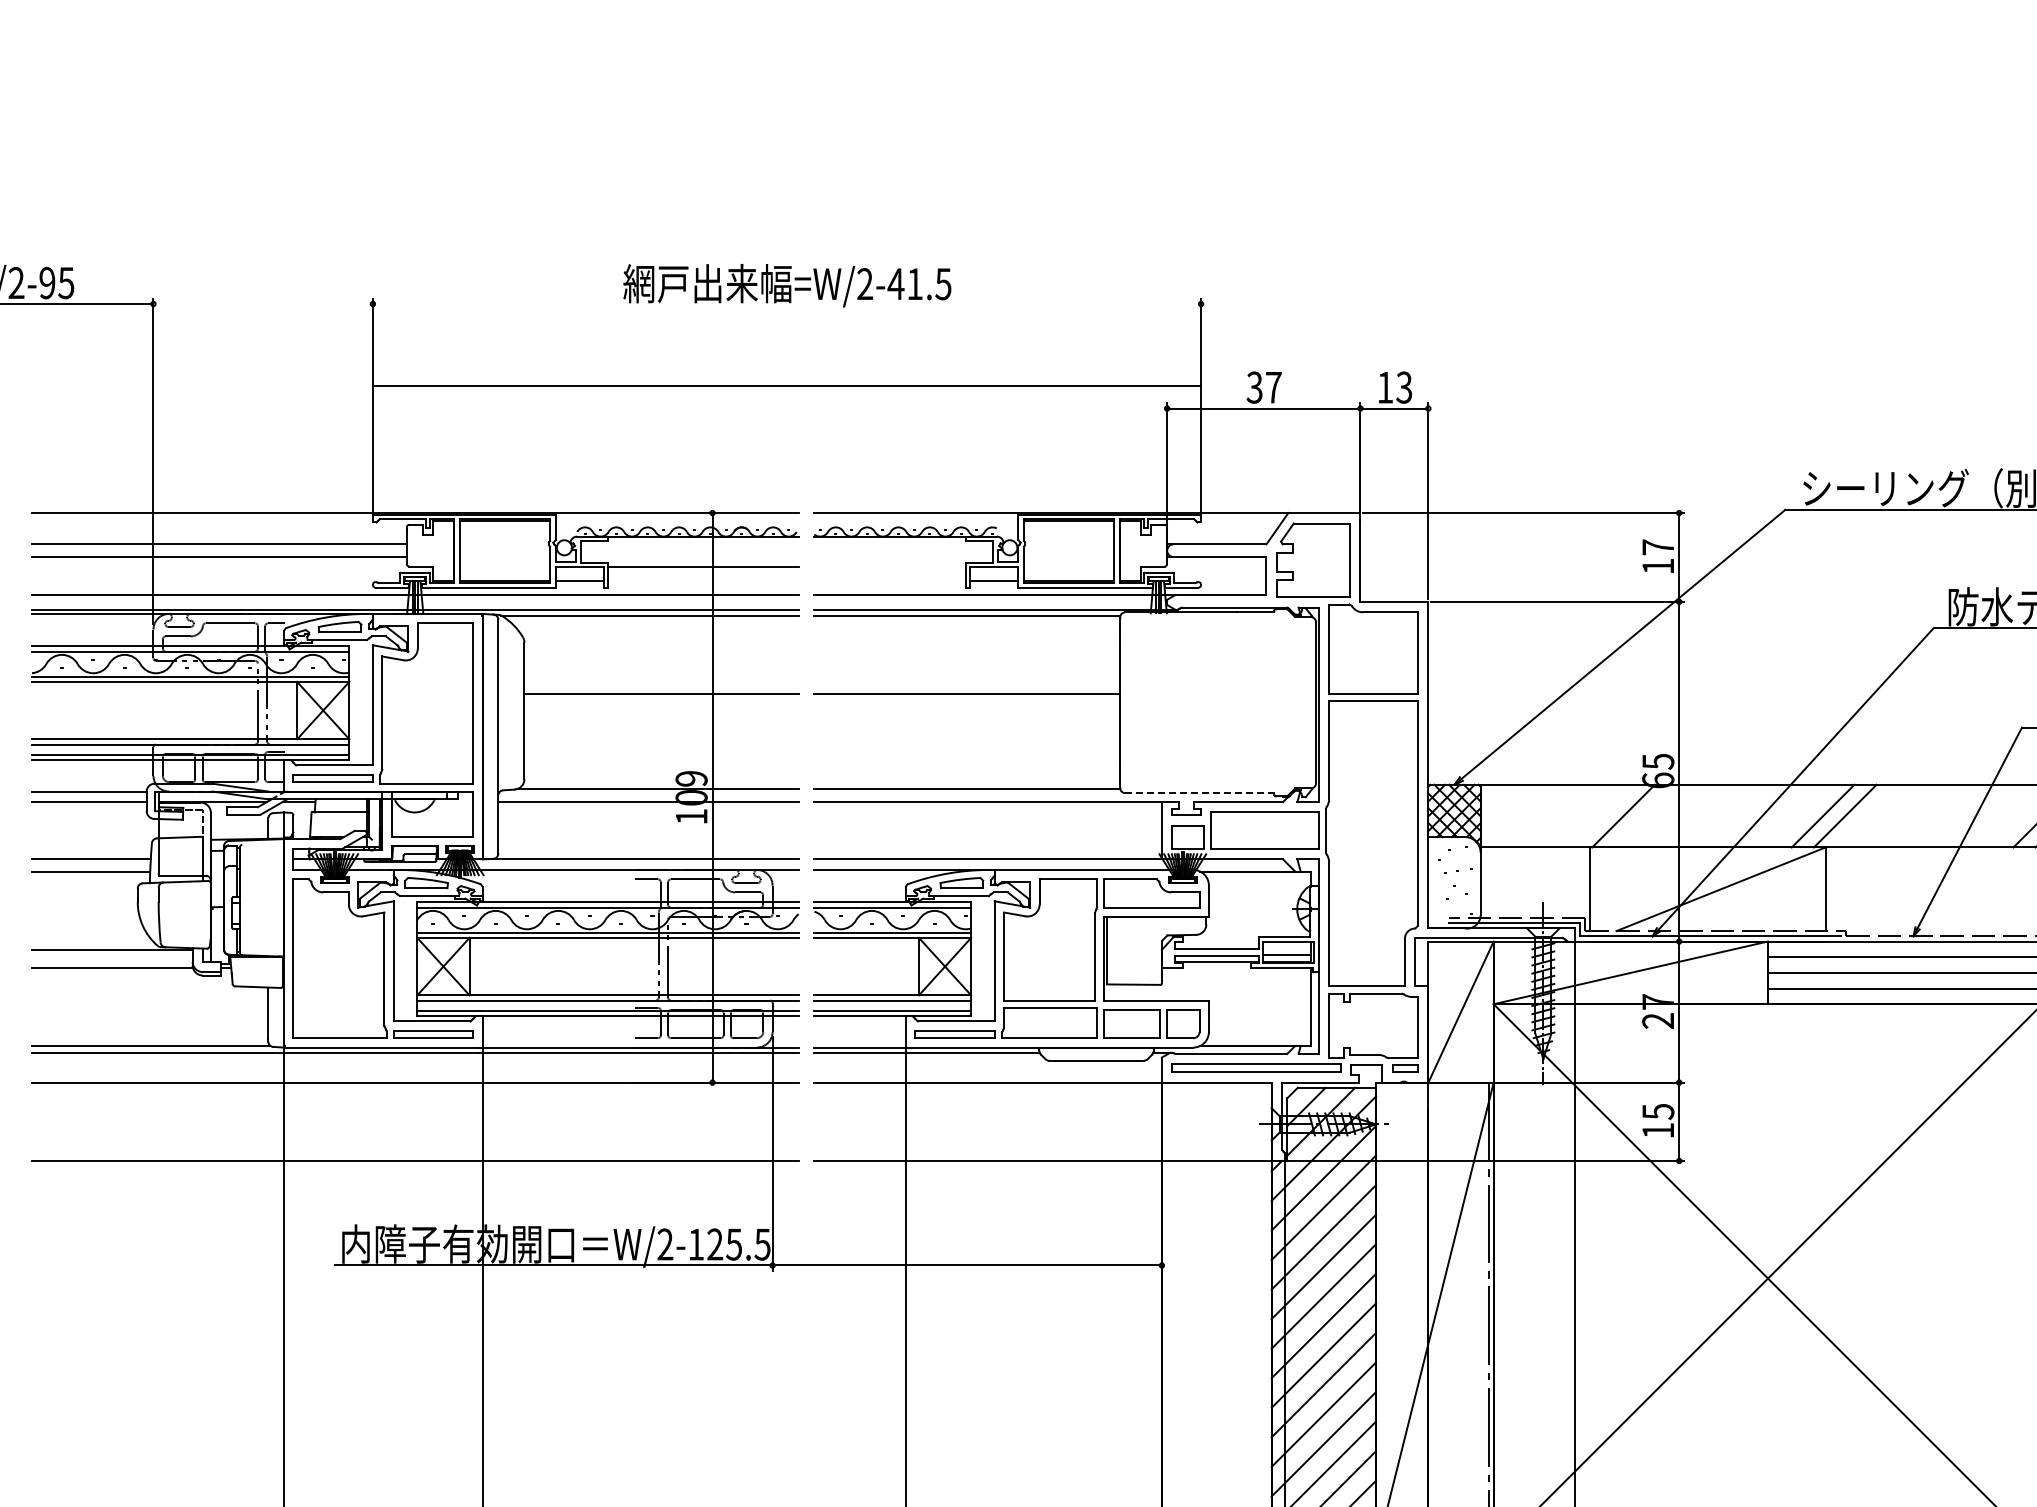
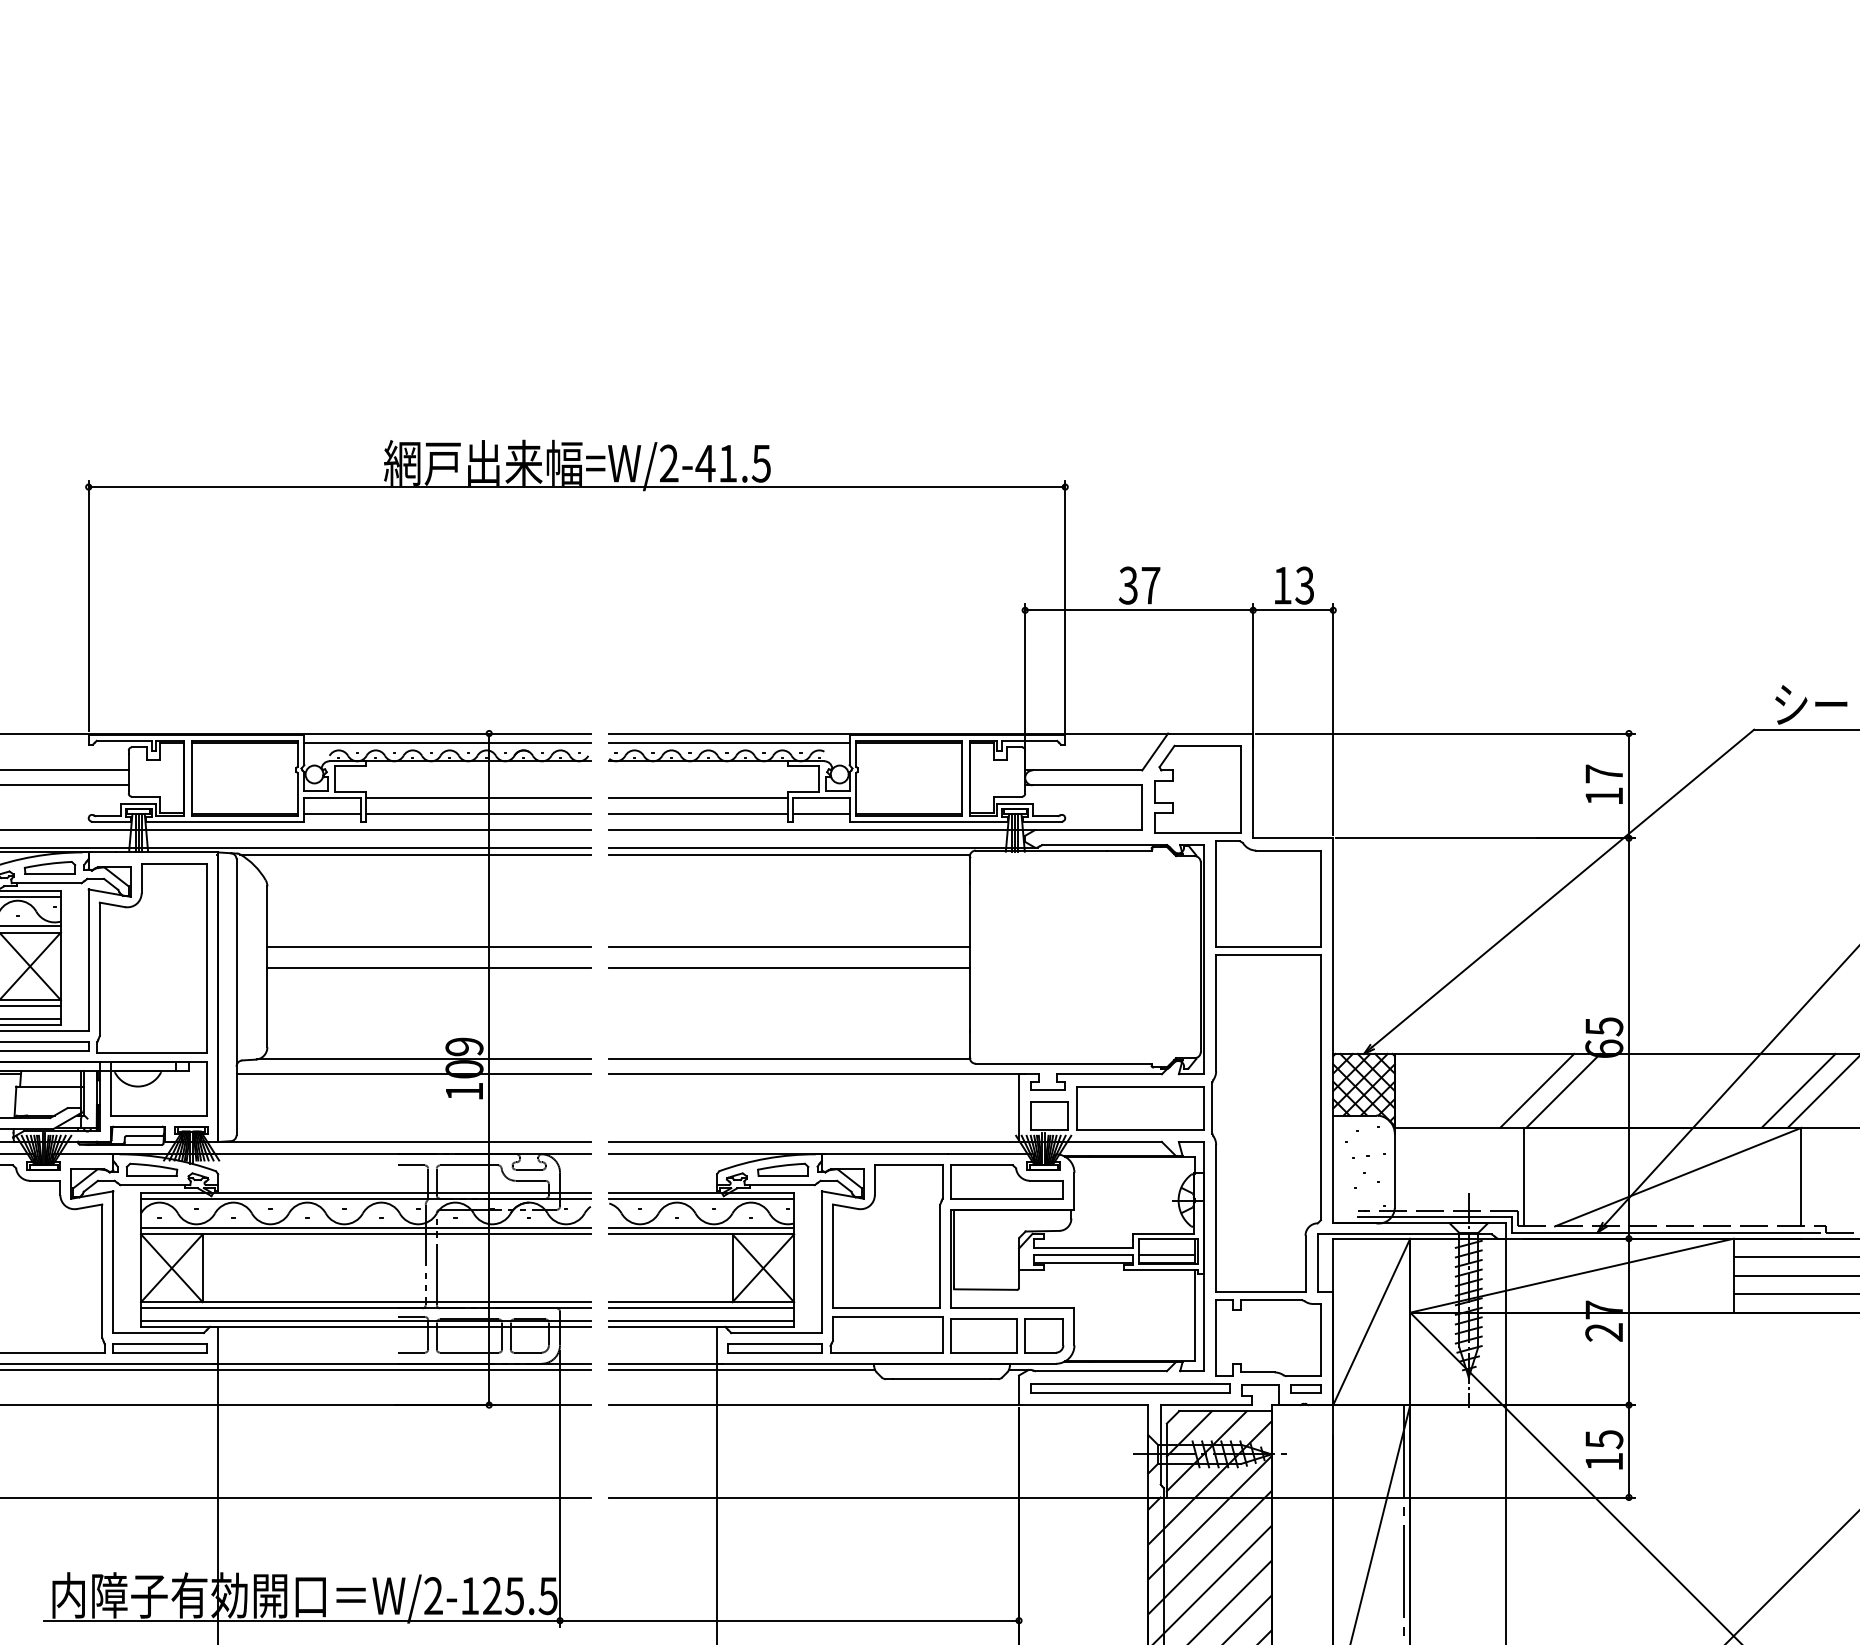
line: (786, 386) -> (576, 487), moved
line: (676, 520) -> (446, 742), added
line: (916, 520) -> (729, 742), added
line: (889, 567) -> (697, 797), added
line: (703, 581) -> (478, 814), added
line: (889, 581) -> (697, 814), added
line: (661, 711) -> (428, 967), added
line: (967, 711) -> (789, 967), added
line: (1200, 793) -> (1064, 1064), dashed -> solid
line: (1601, 815) -> (1537, 1090), added

